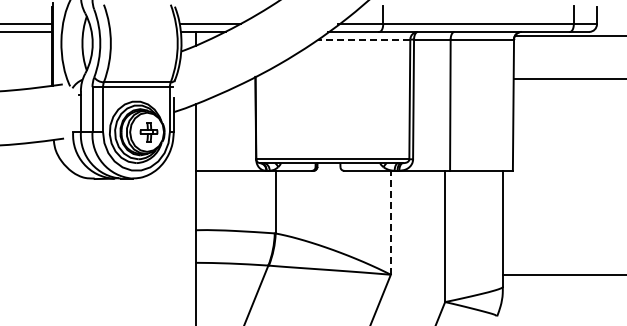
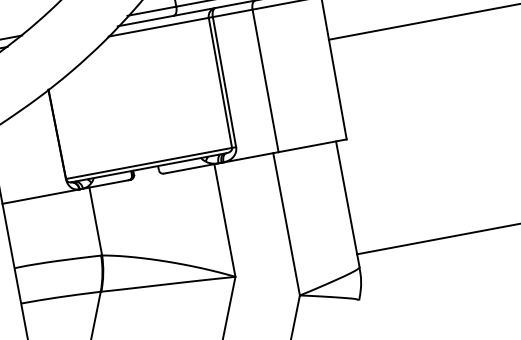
line: (363, 39) -> (158, 27), dashed -> solid
line: (390, 222) -> (224, 220), dashed -> solid

